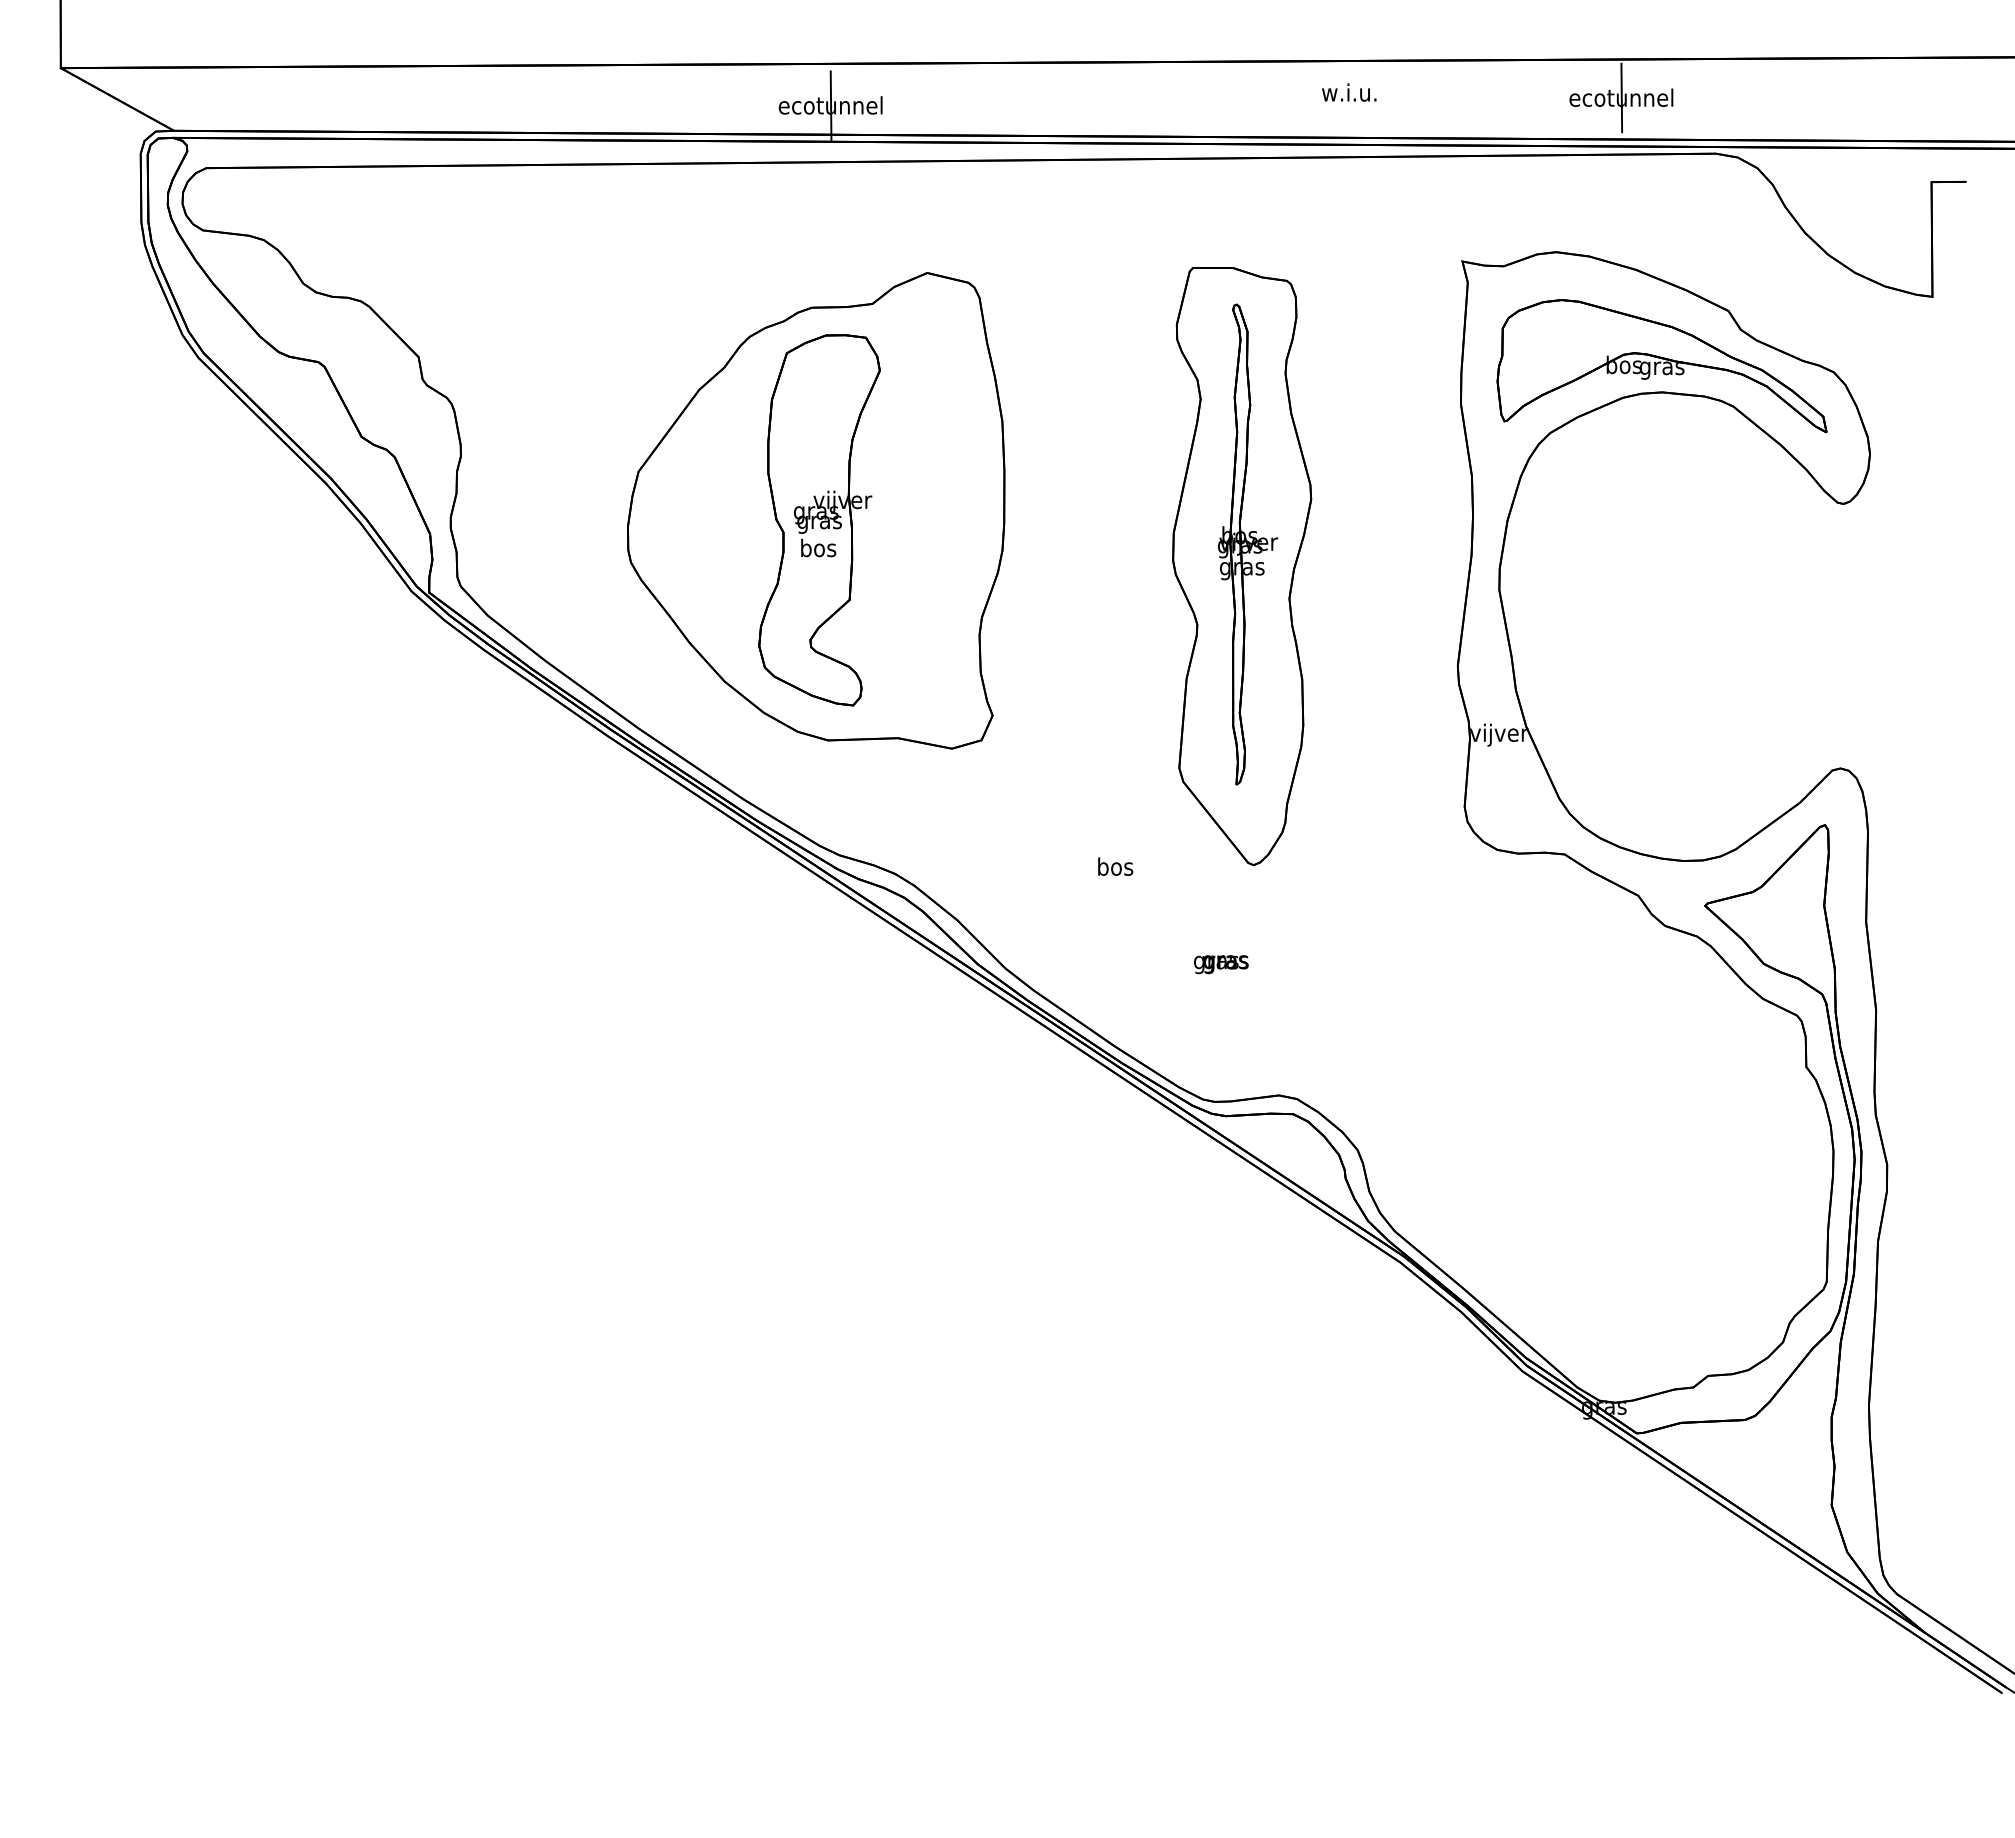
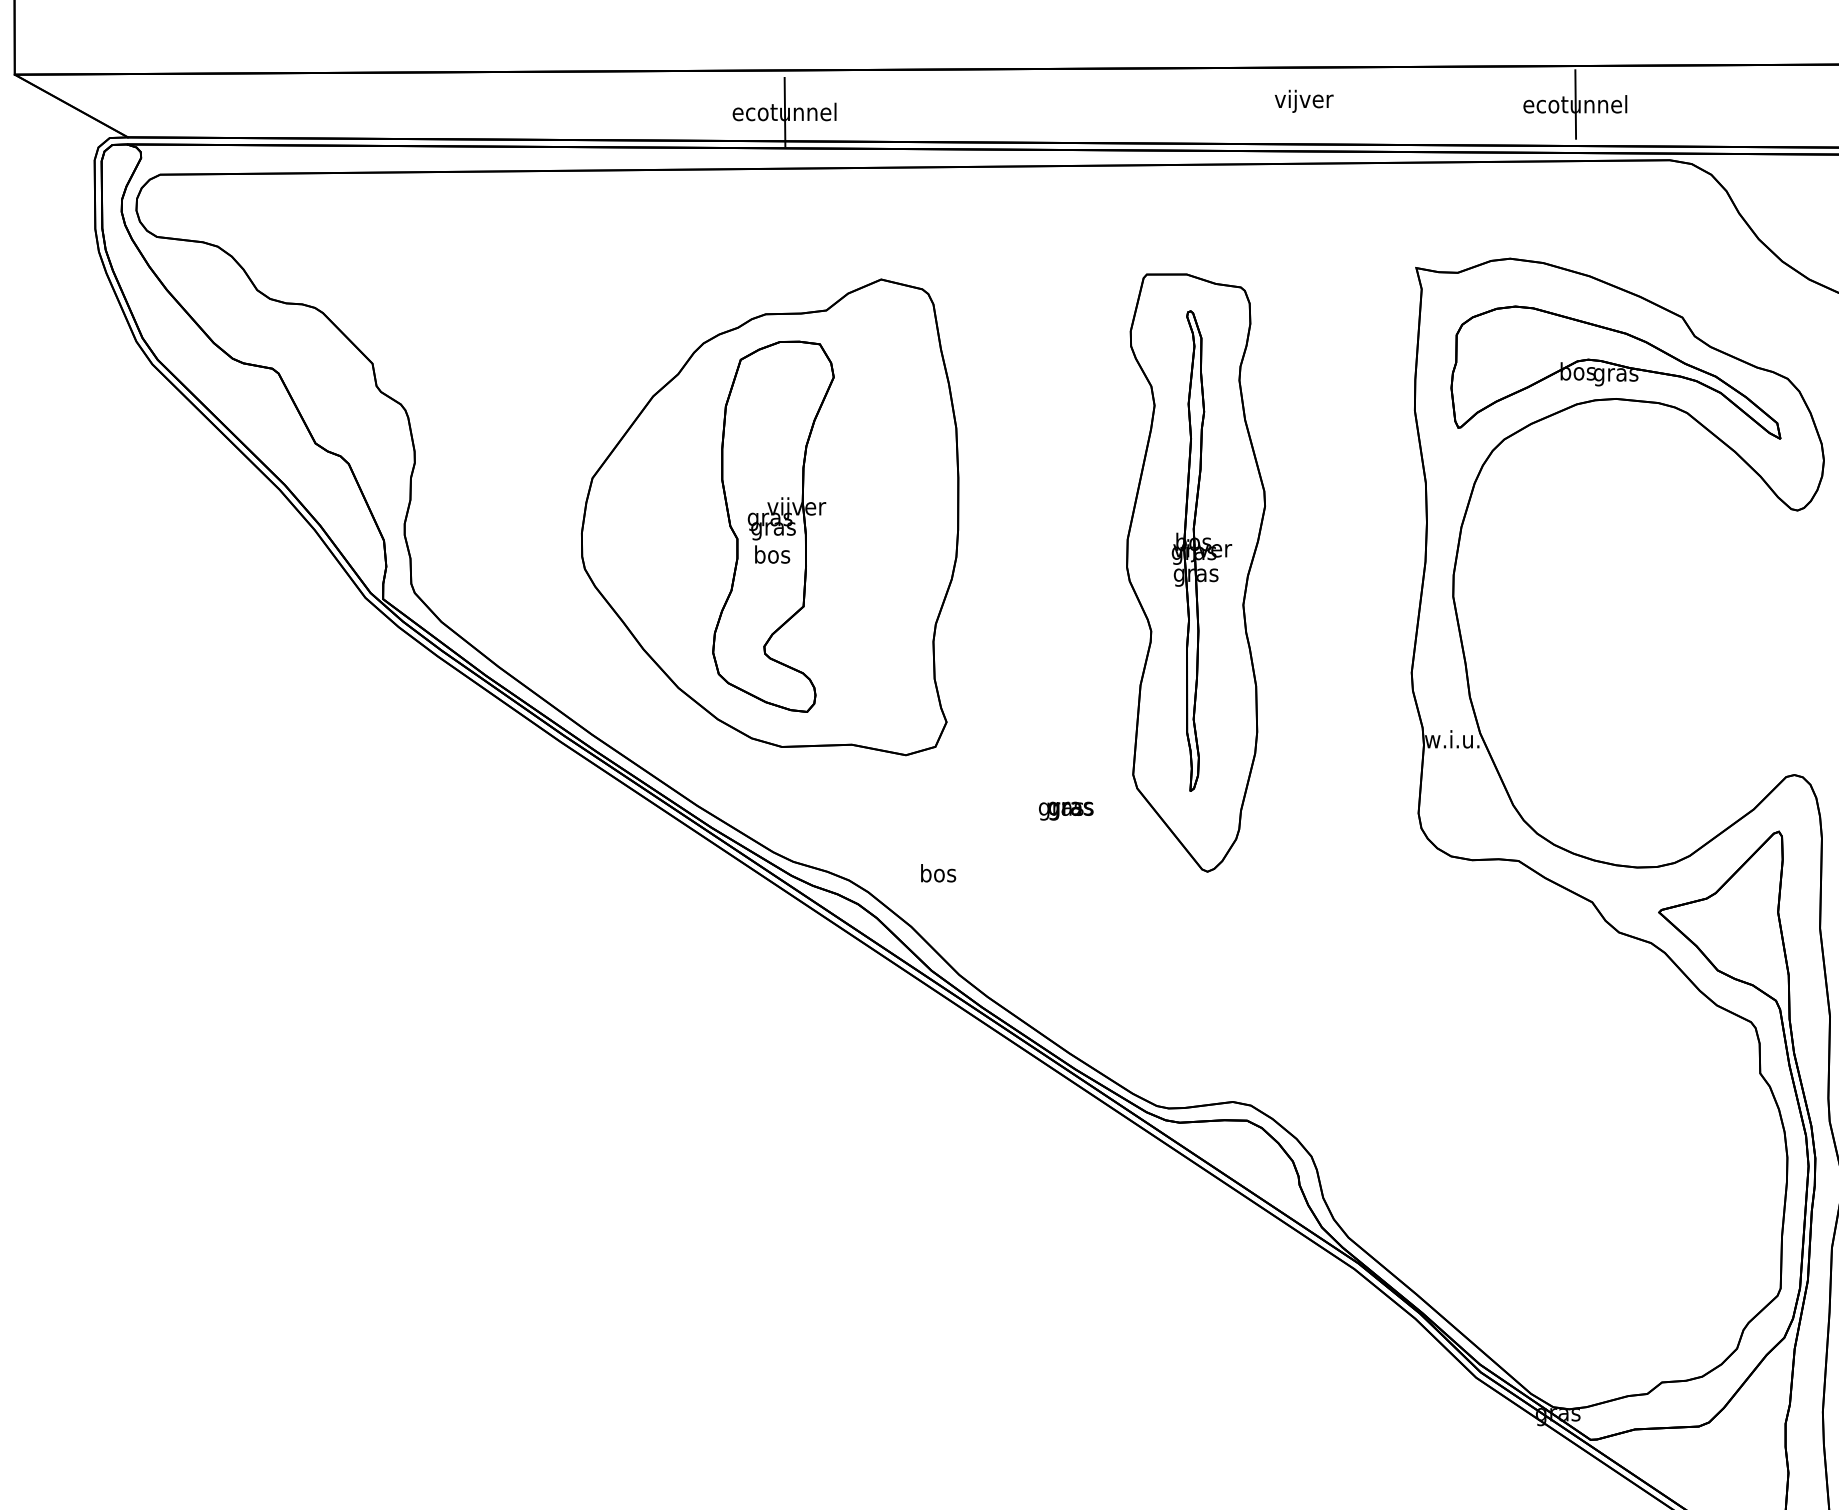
text: (1350, 94) -> (1304, 101), w.i.u. -> vijver
text: (1499, 734) -> (1453, 741), vijver -> w.i.u.
text: (1115, 866) -> (938, 873), moved
text: (1221, 964) -> (1066, 811), moved

